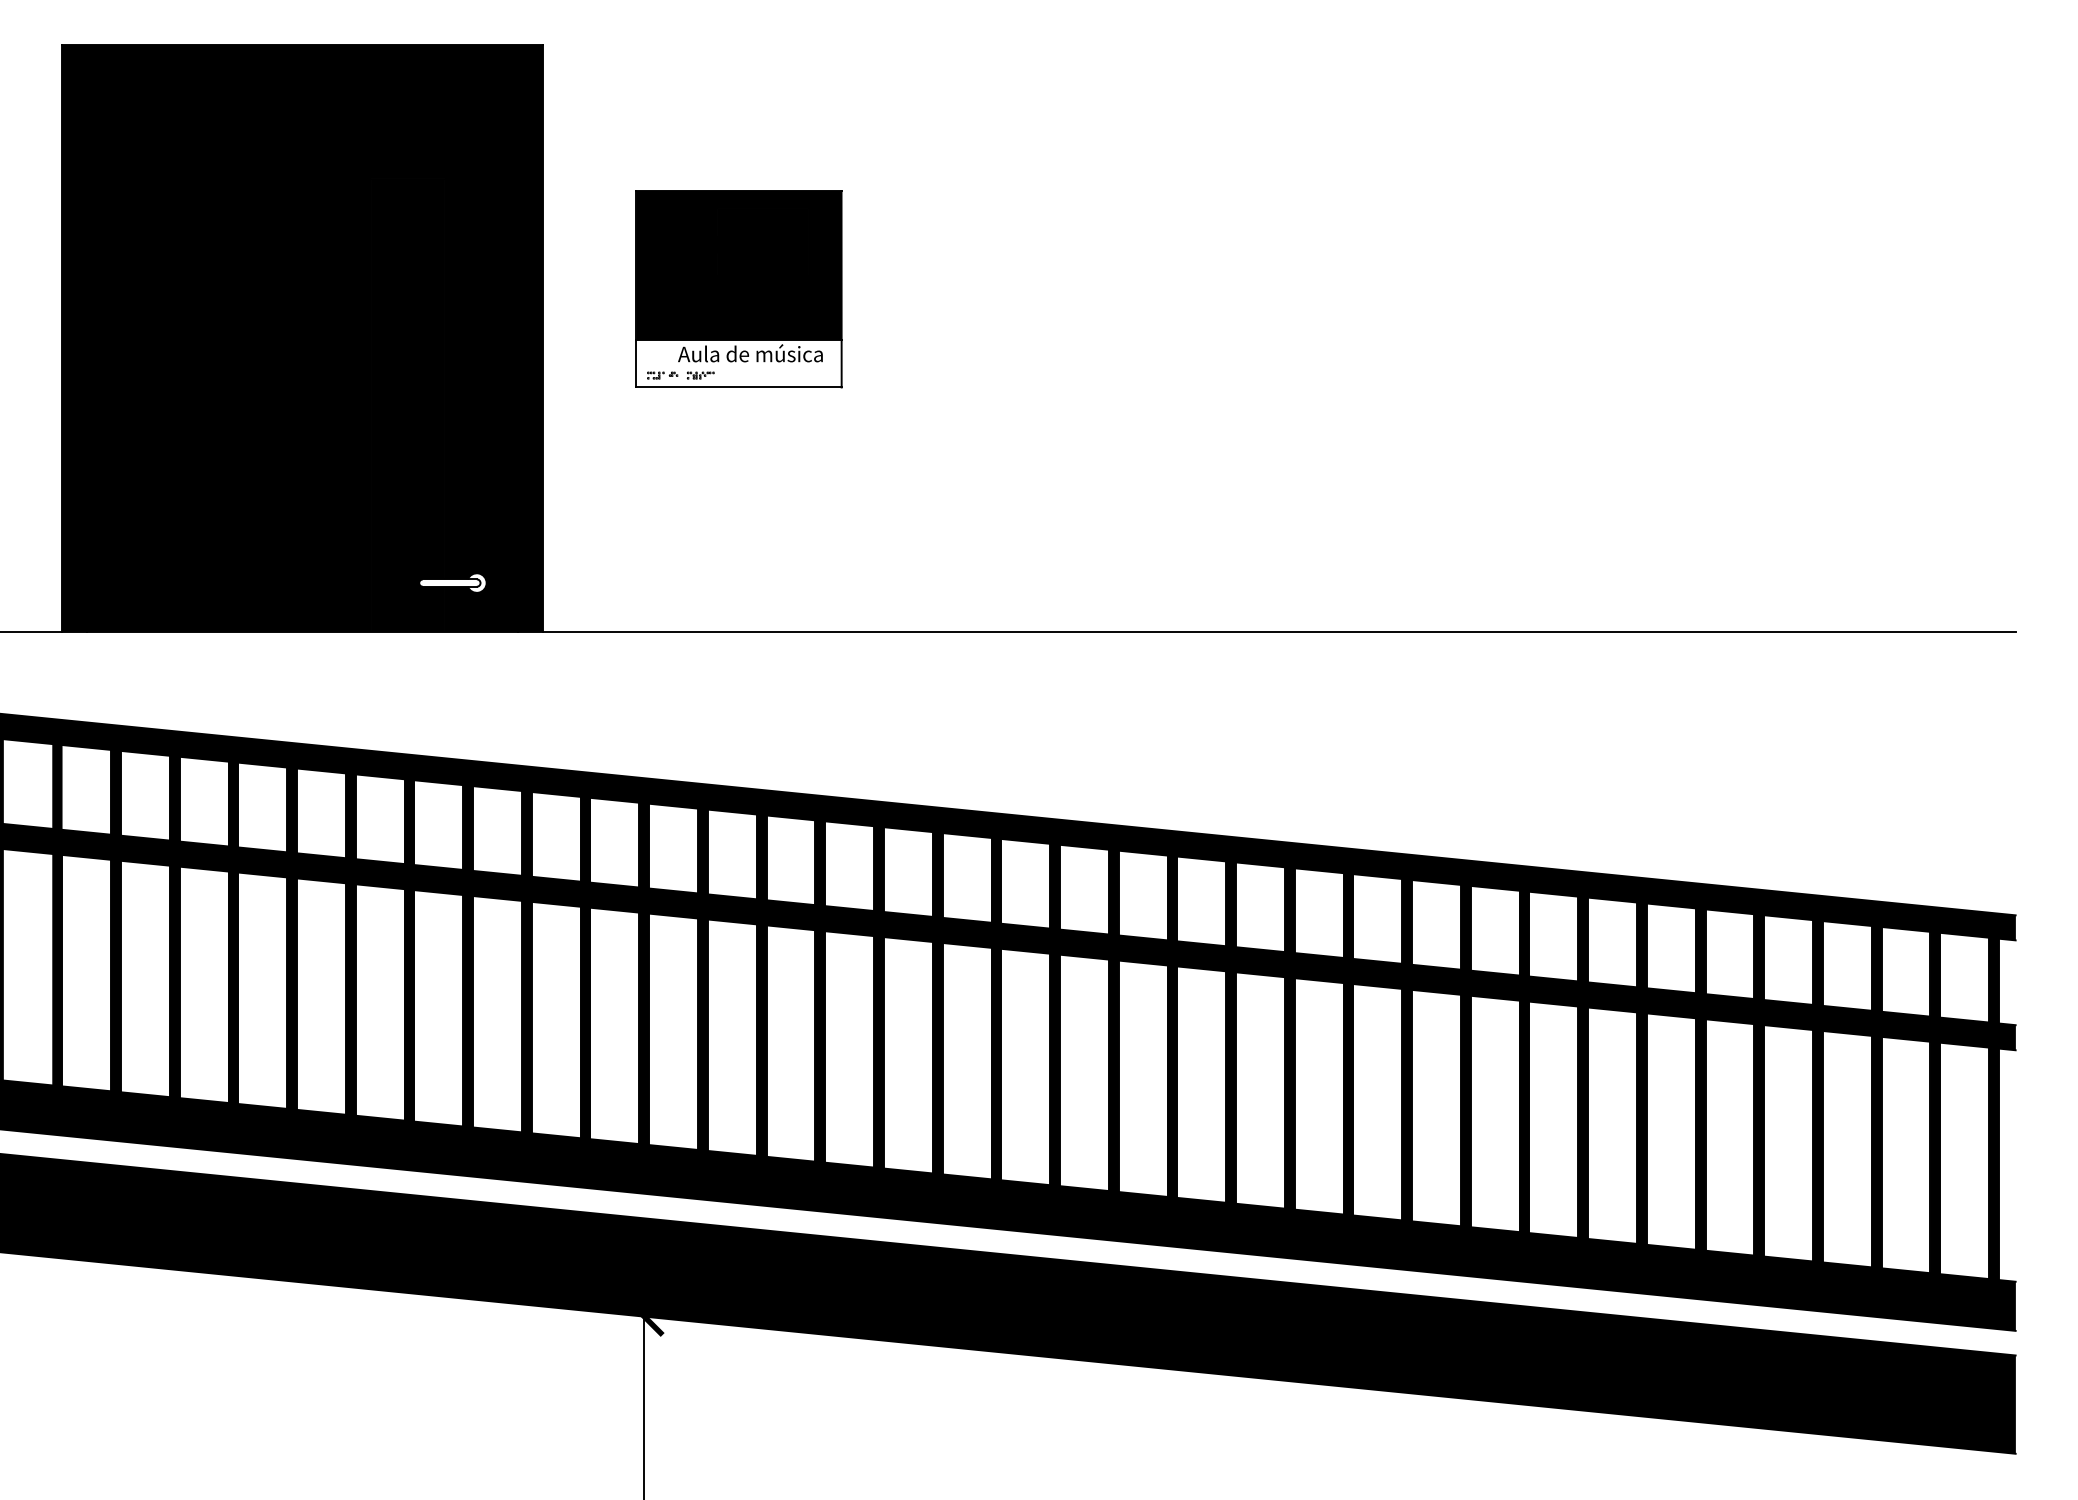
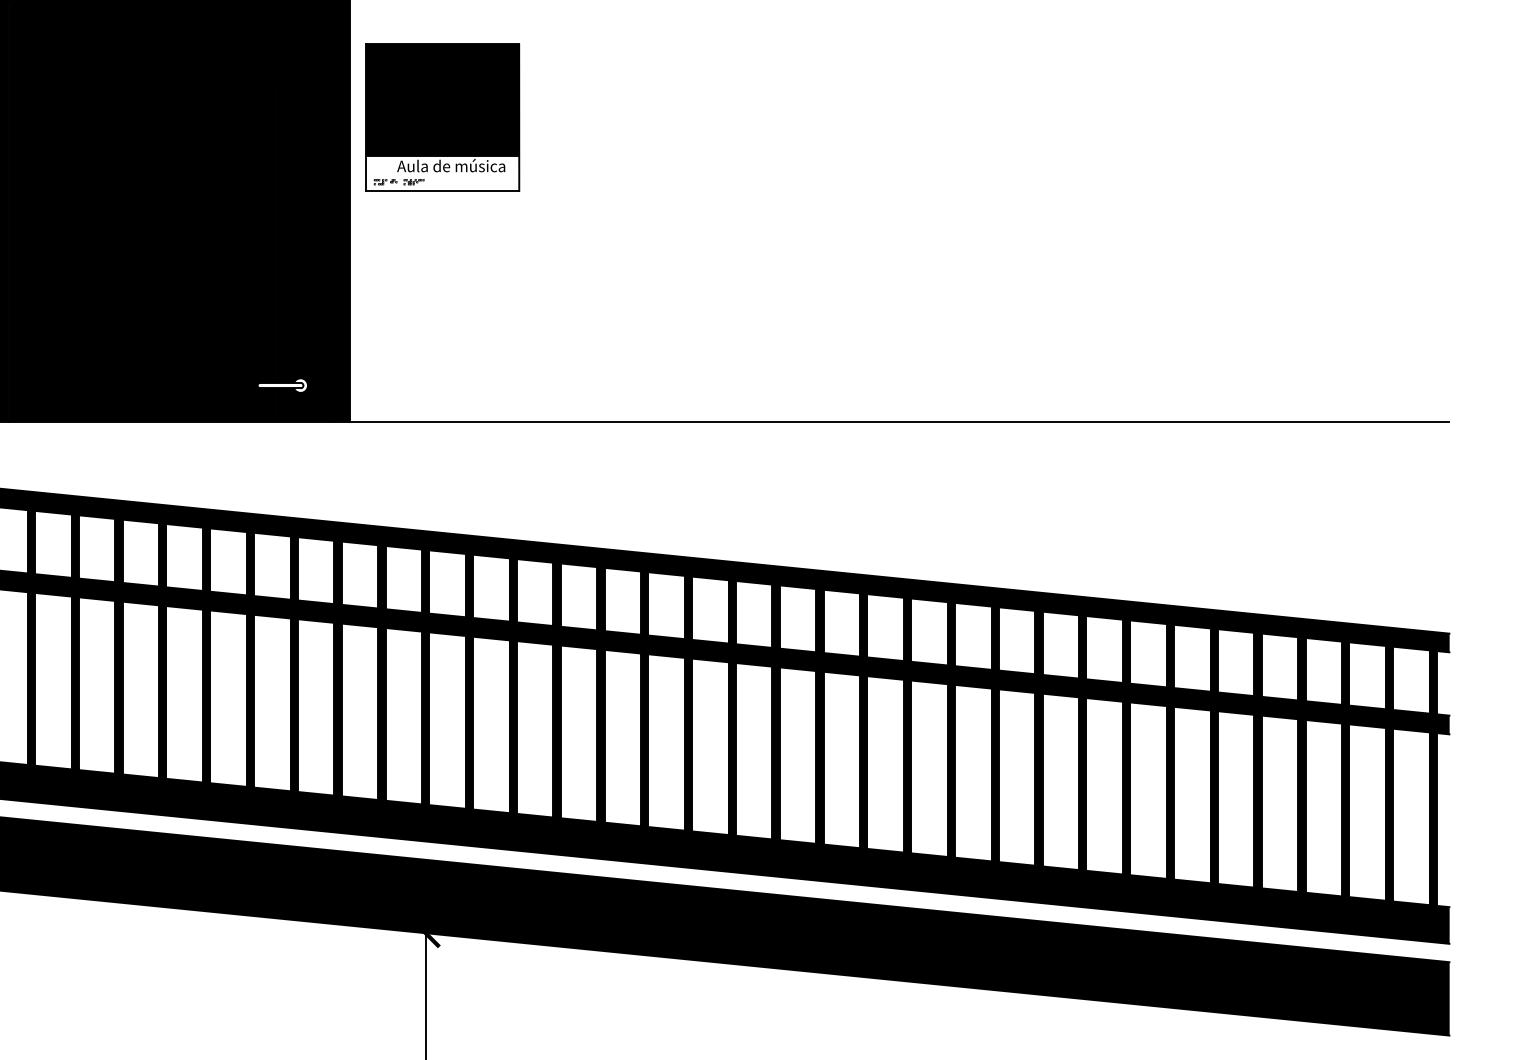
part: (738, 289) -> (442, 117), moved

